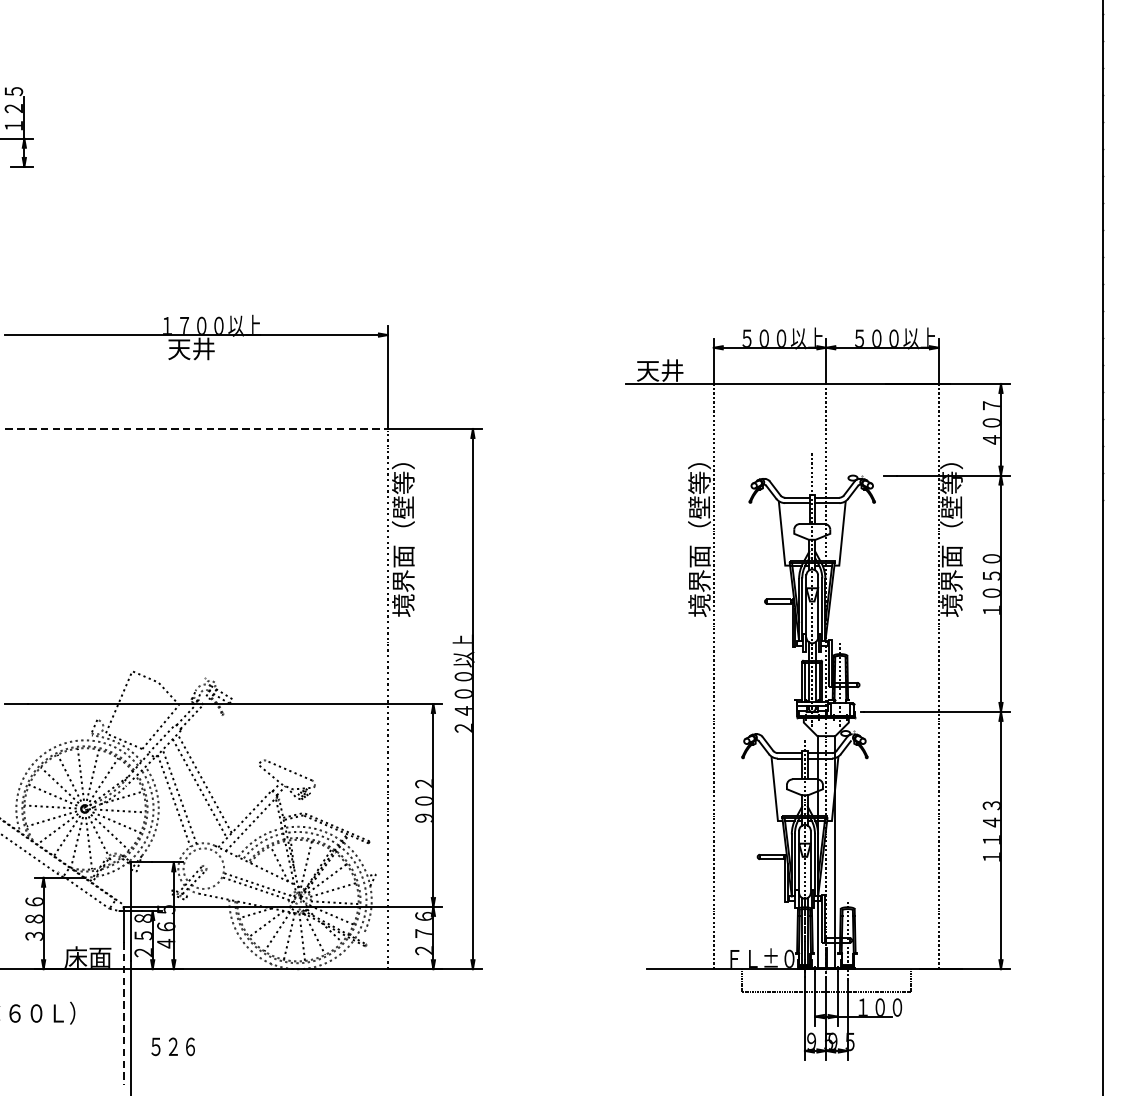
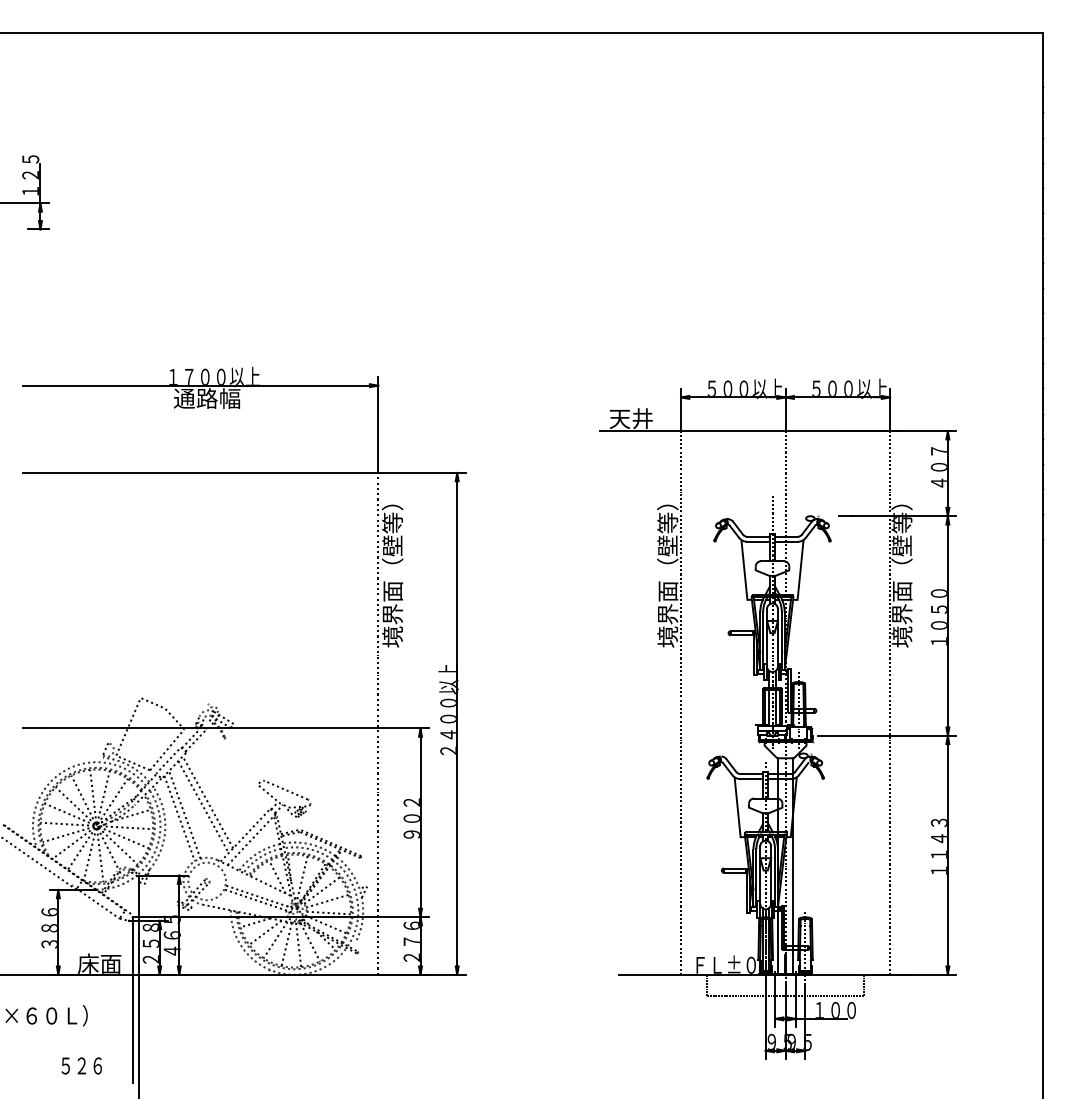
text: (203, 348) -> (206, 398), 天井 -> 通路幅
line: (196, 428) -> (200, 472), dashed -> solid
line: (123, 1014) -> (132, 1016), dashed -> solid
text: (172, 1046) -> (81, 1065), moved

